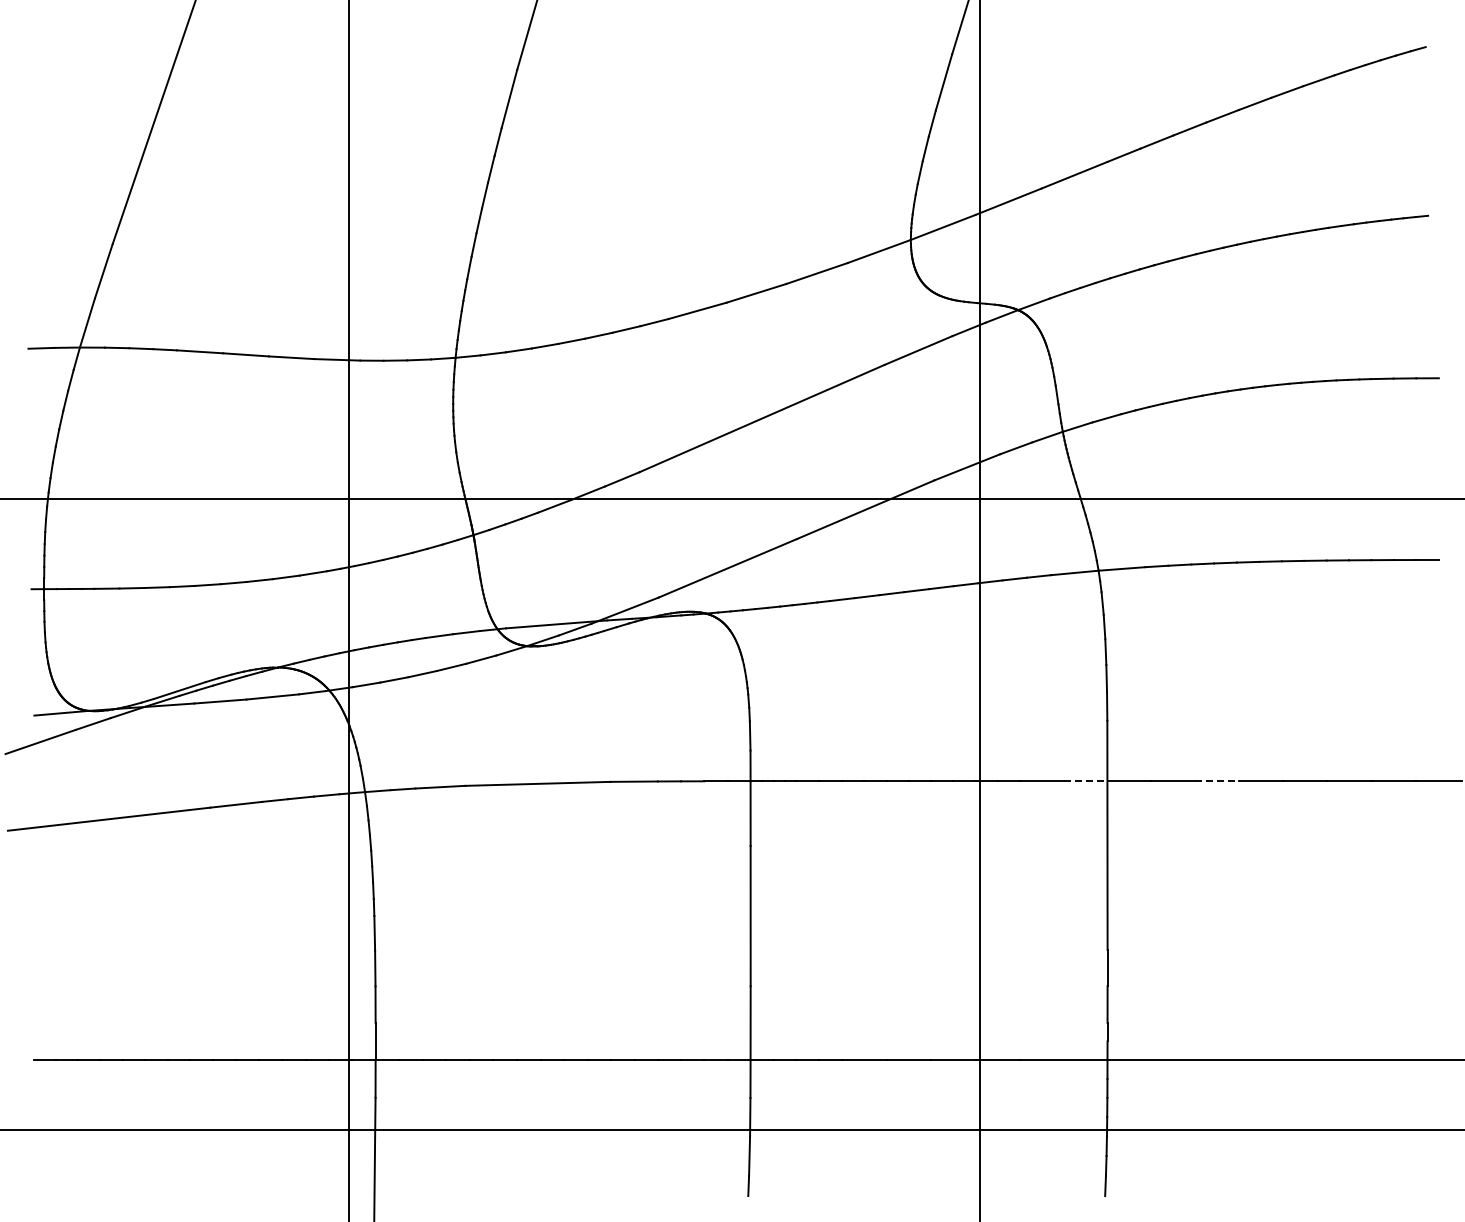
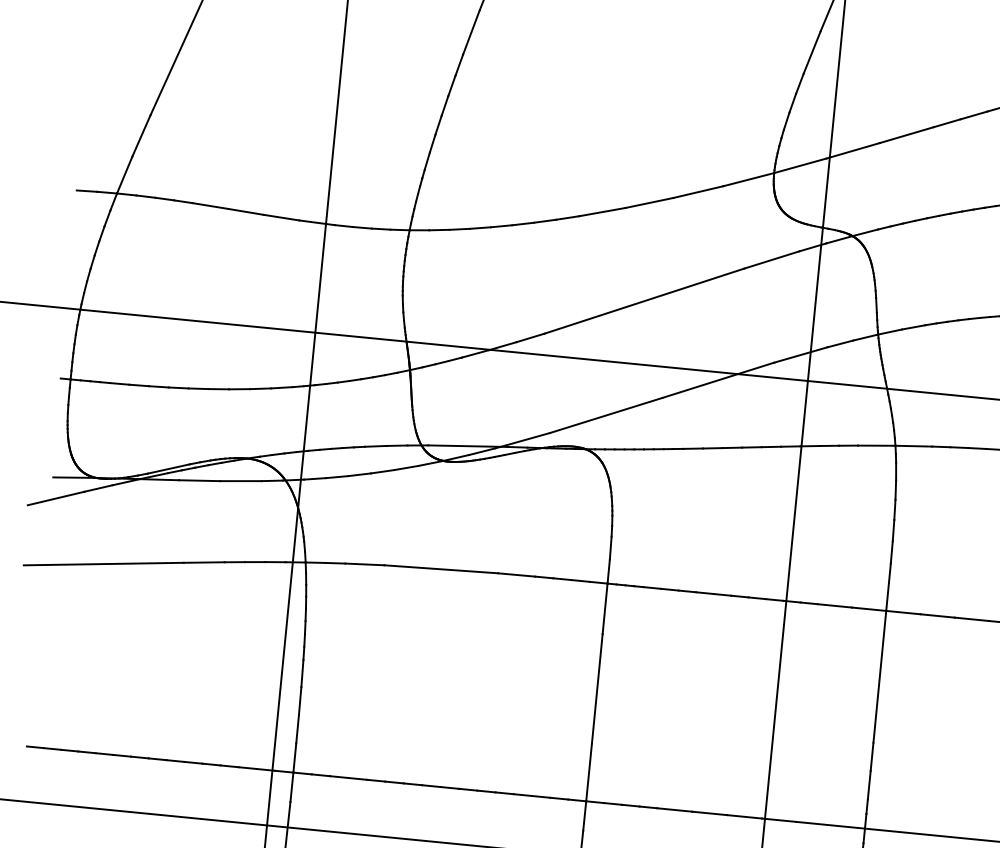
line: (1085, 781) -> (869, 609), dashed -> solid
line: (1217, 781) -> (972, 619), dashed -> solid

